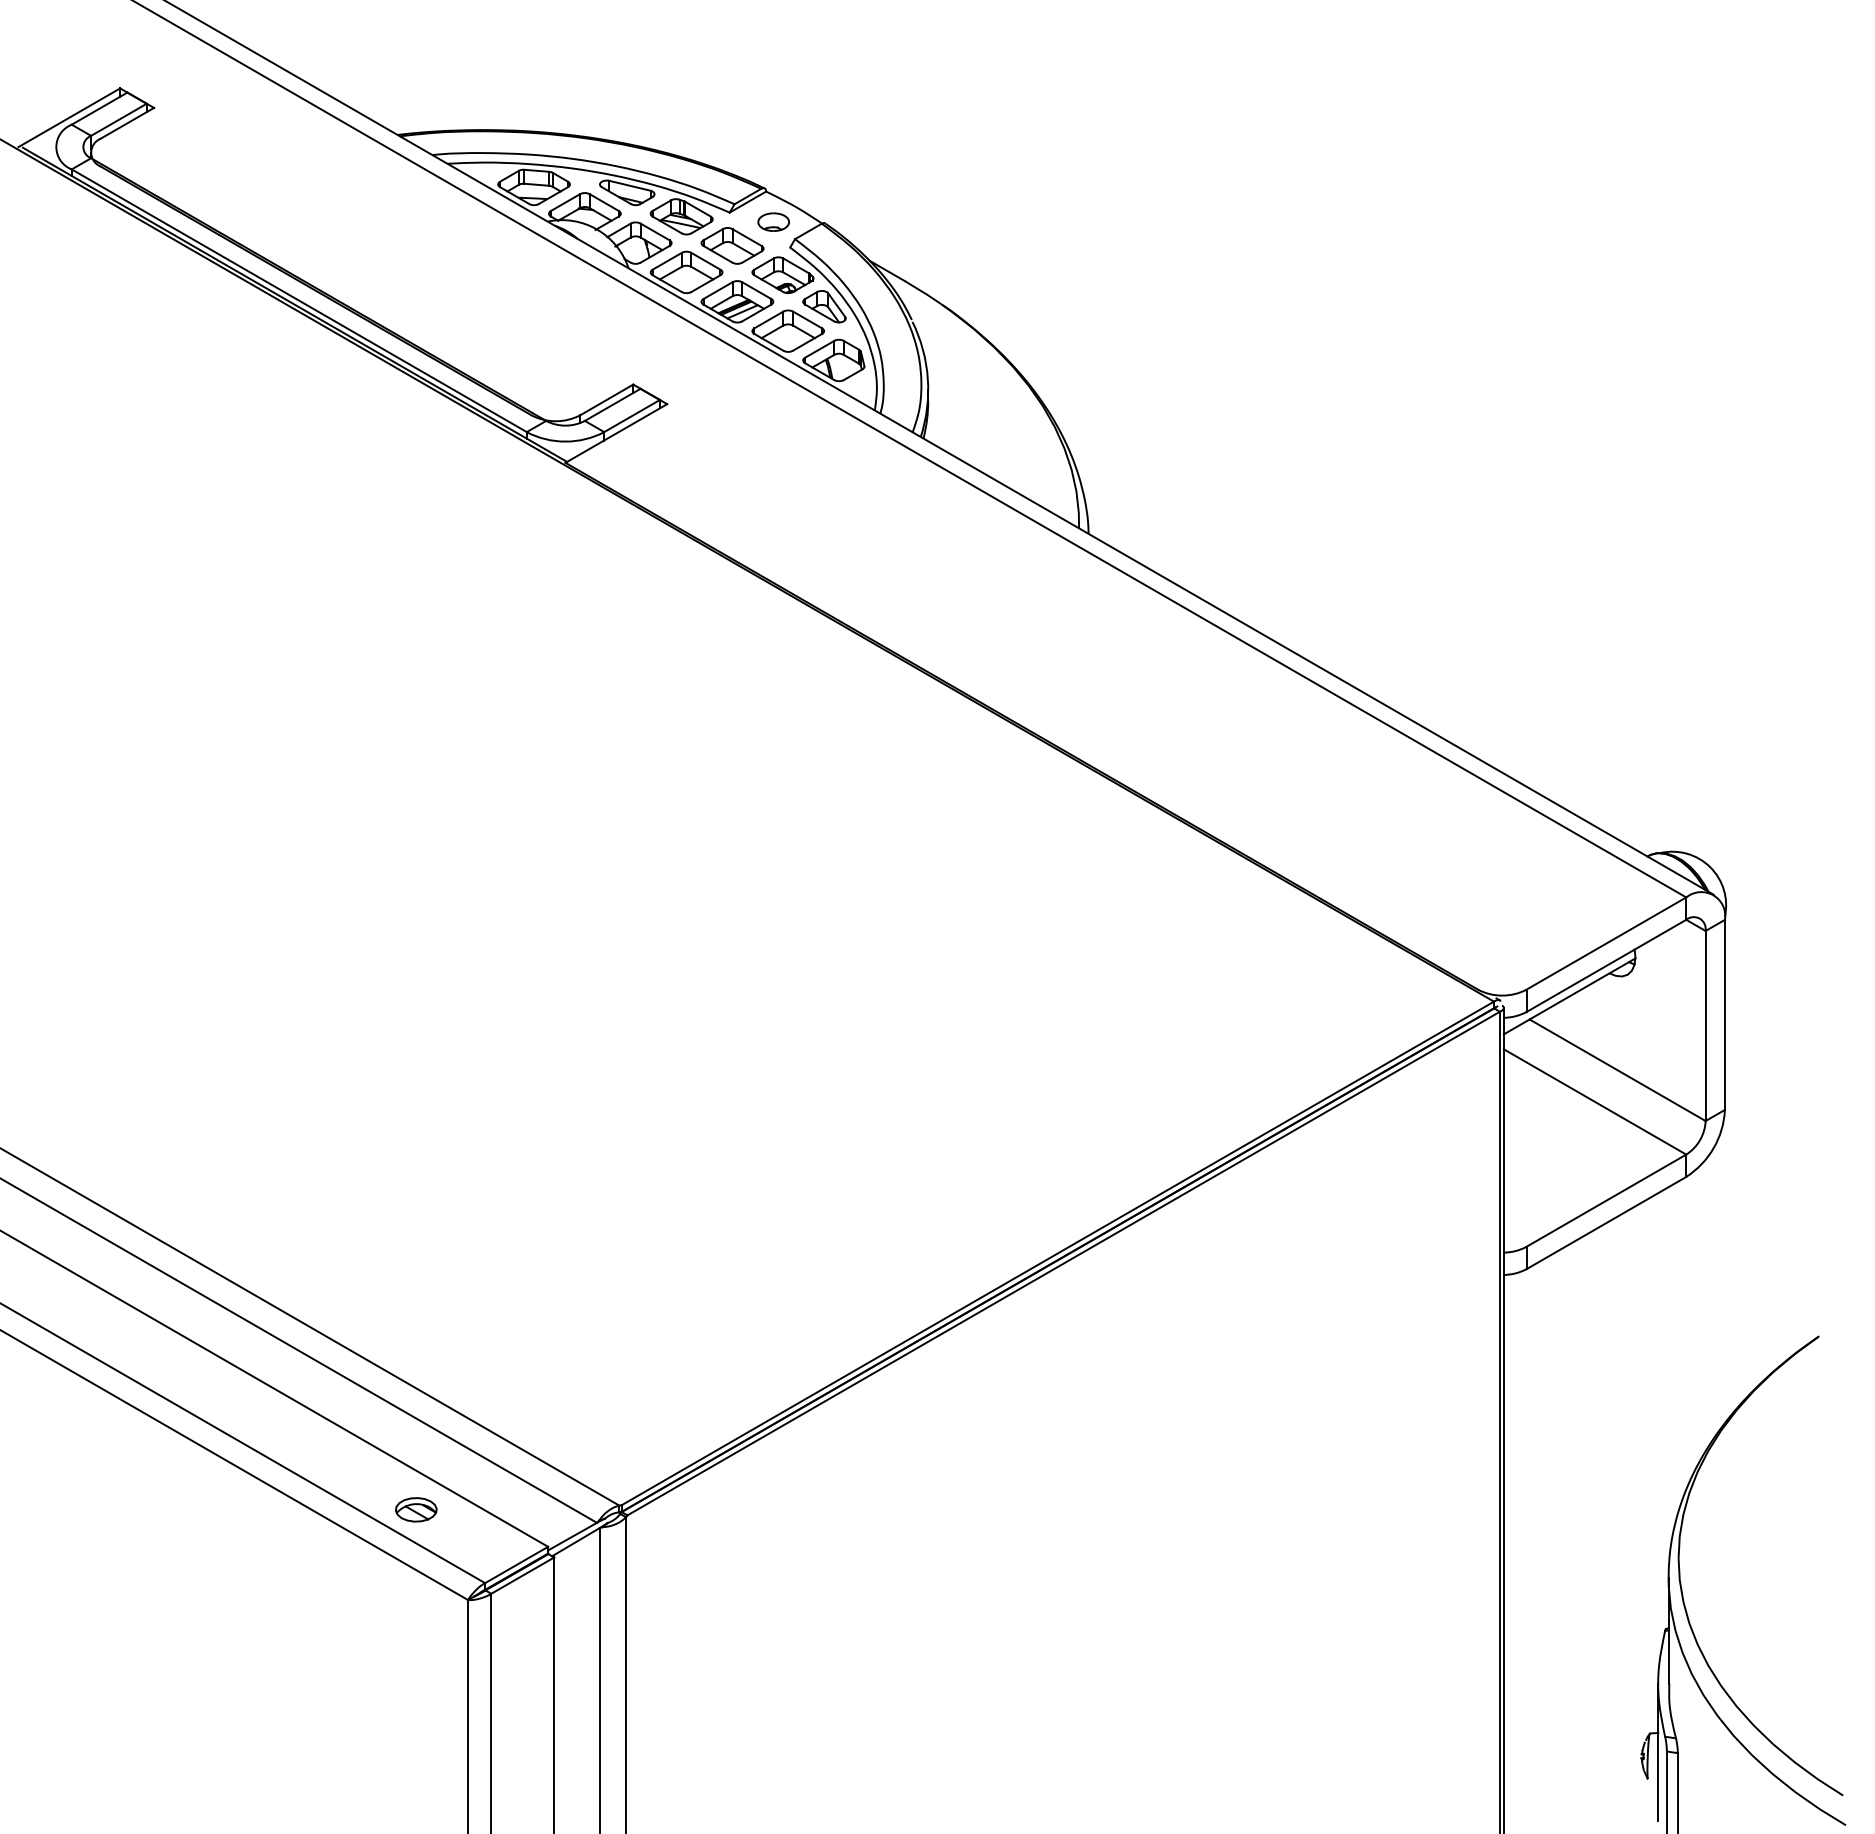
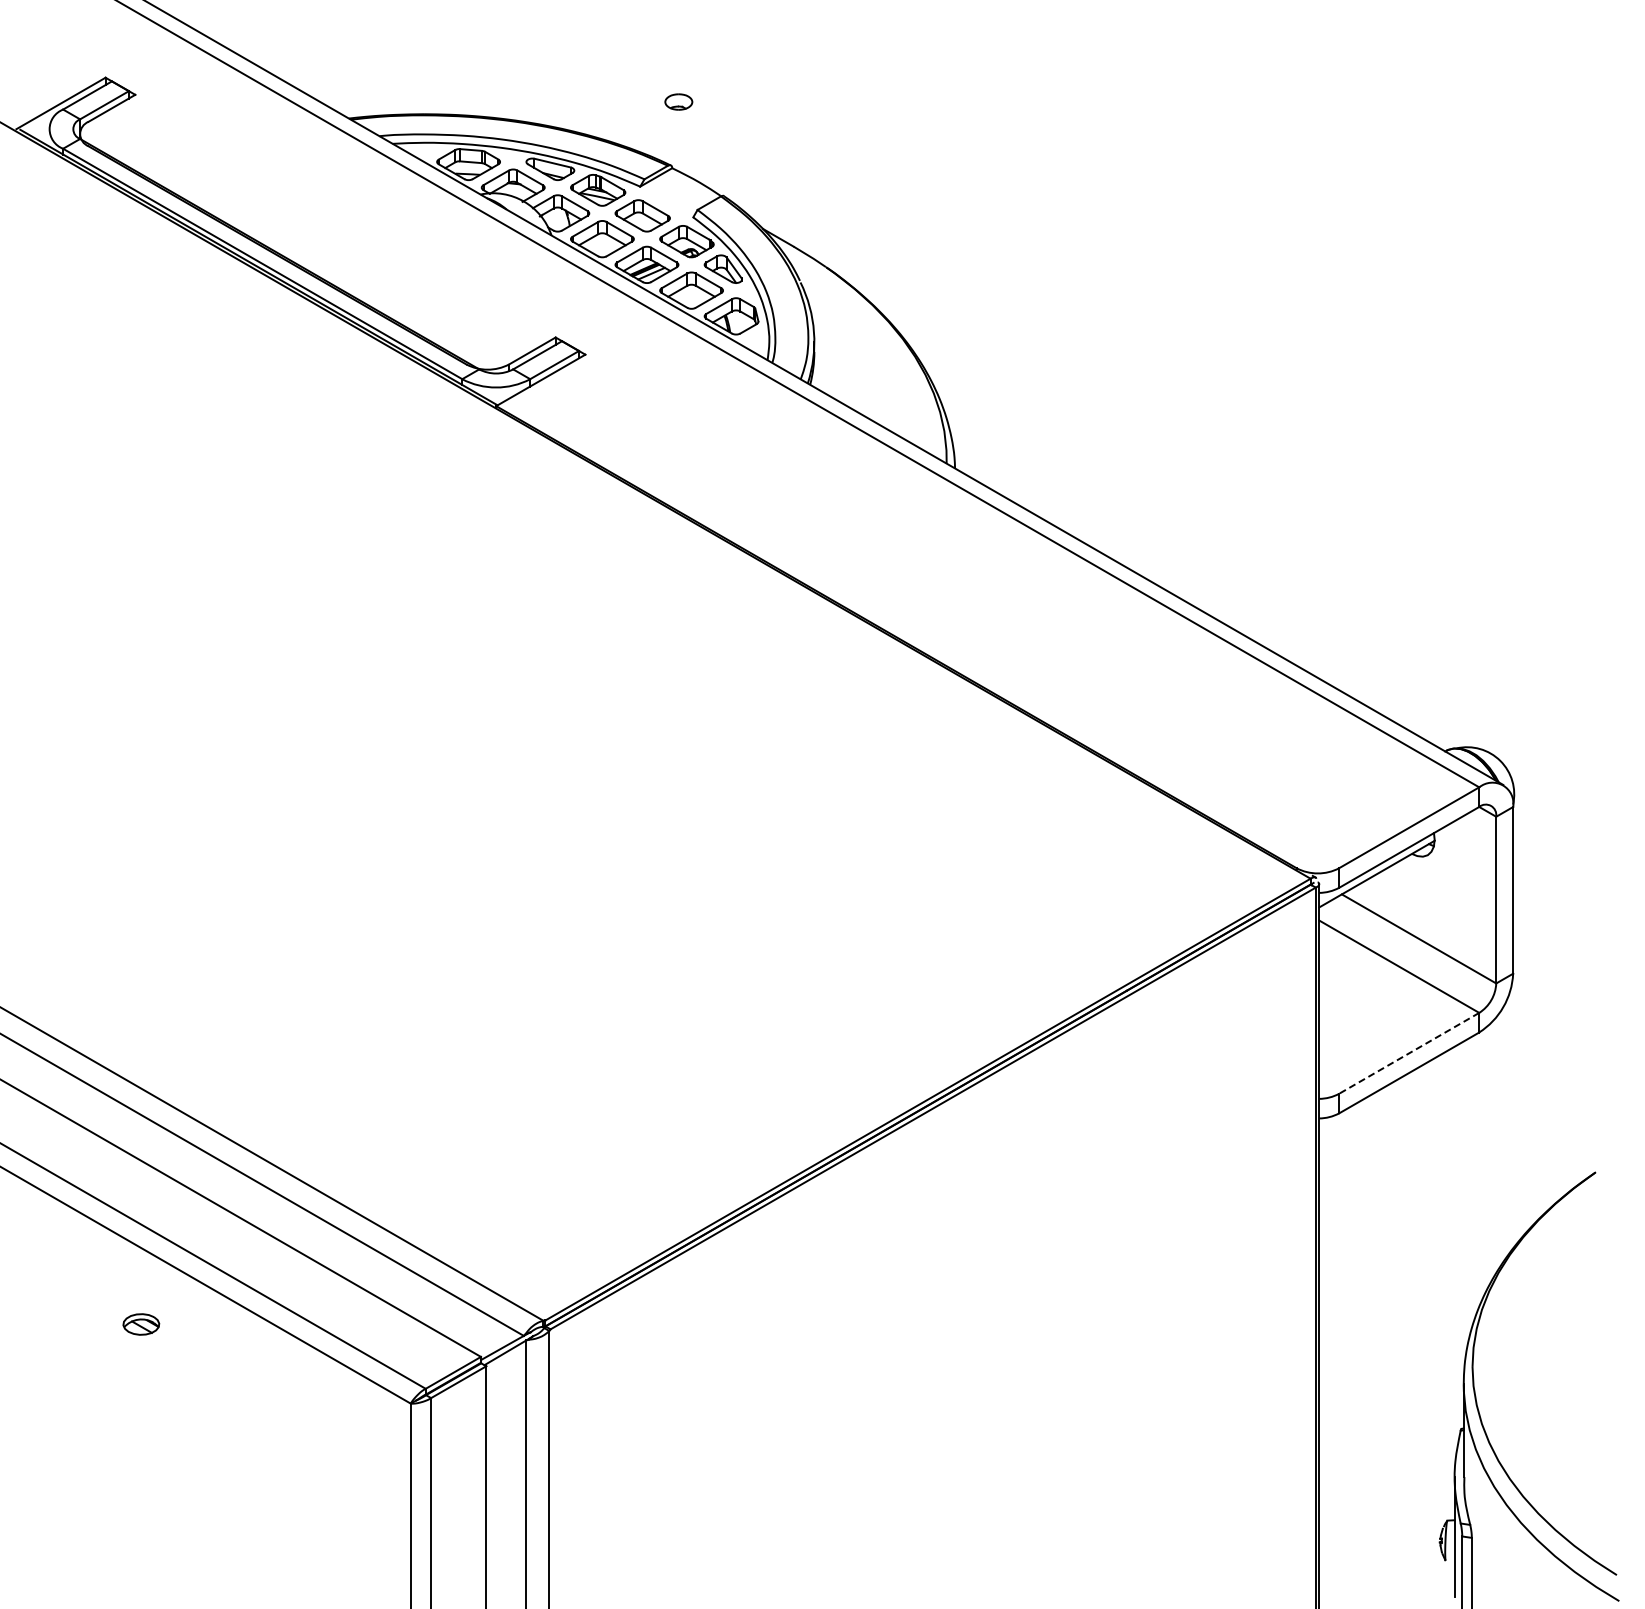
part: (773, 221) -> (678, 101), moved
line: (1606, 1200) -> (1409, 1053), solid -> dashed
part: (416, 1509) -> (141, 1324), moved

